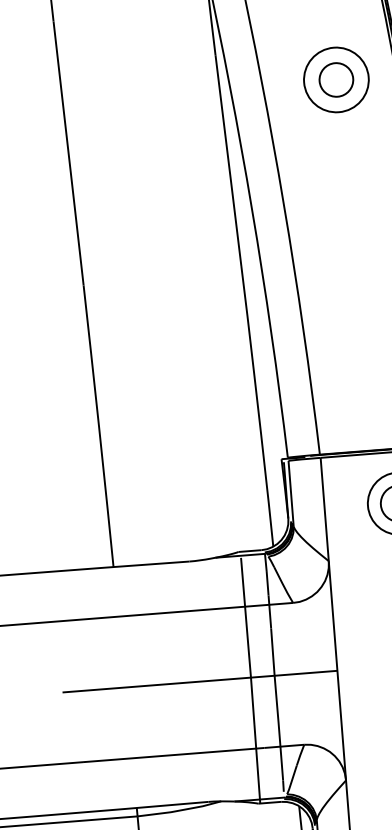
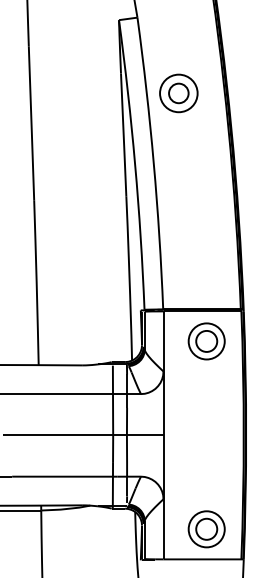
part: (335, 80) -> (178, 93), moved

